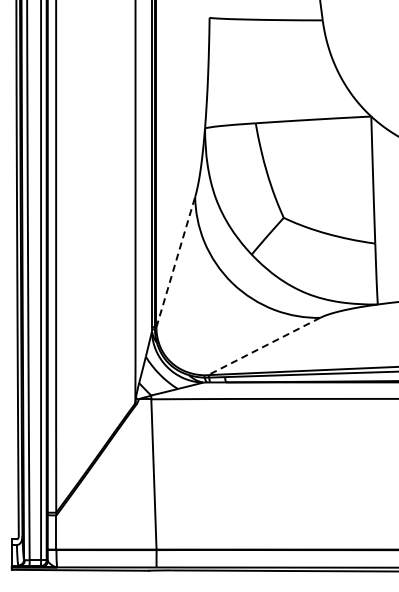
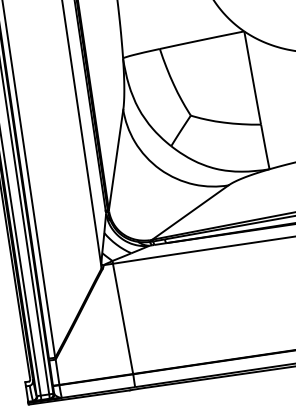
line: (175, 261) -> (115, 159), dashed -> solid
line: (264, 346) -> (190, 212), dashed -> solid

